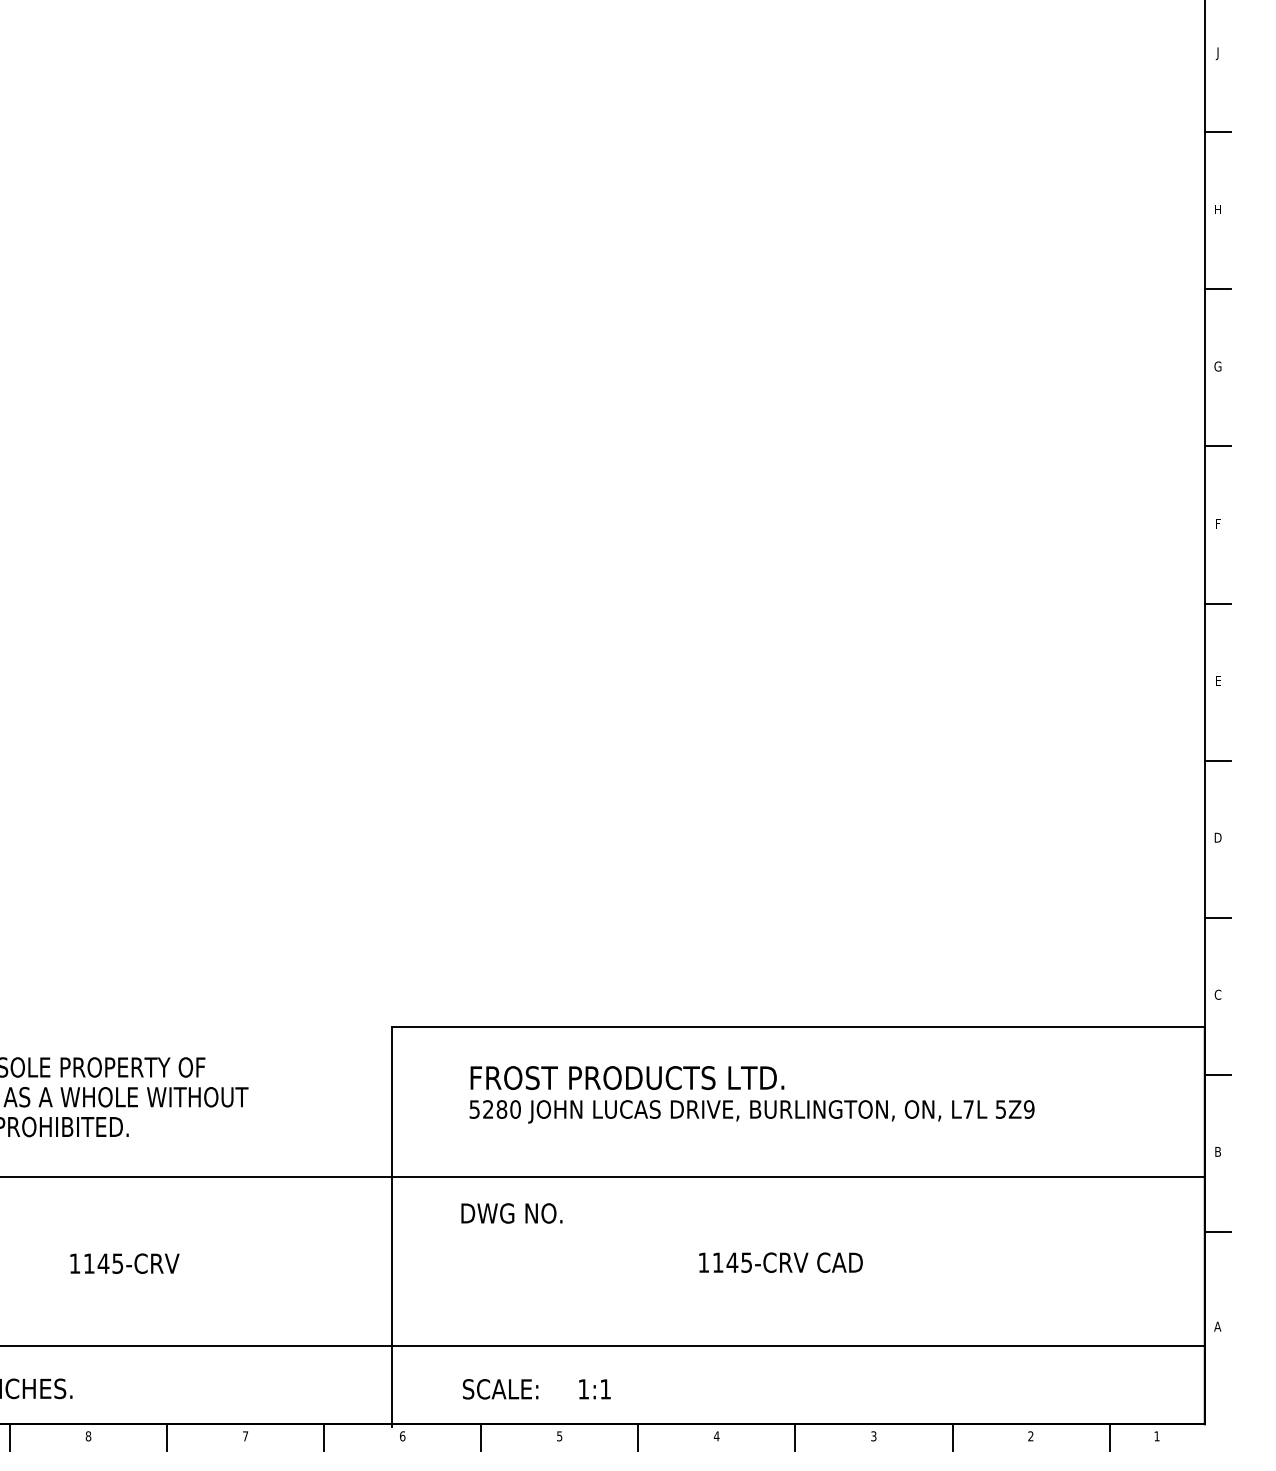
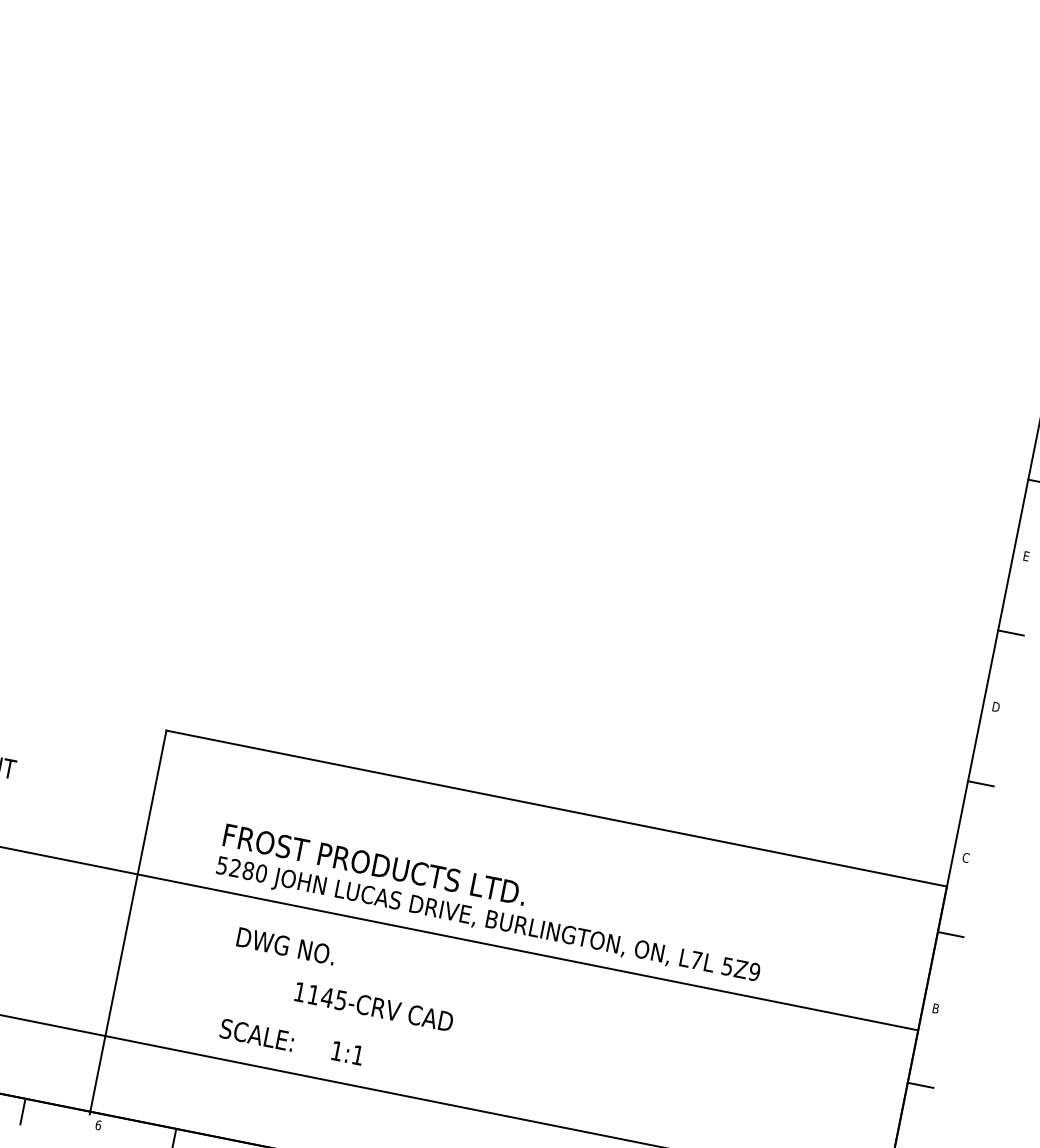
text: (751, 1094) -> (490, 904), moved
text: (511, 1213) -> (285, 946), moved
text: (780, 1262) -> (373, 1006), moved
text: (536, 1389) -> (291, 1042), moved

